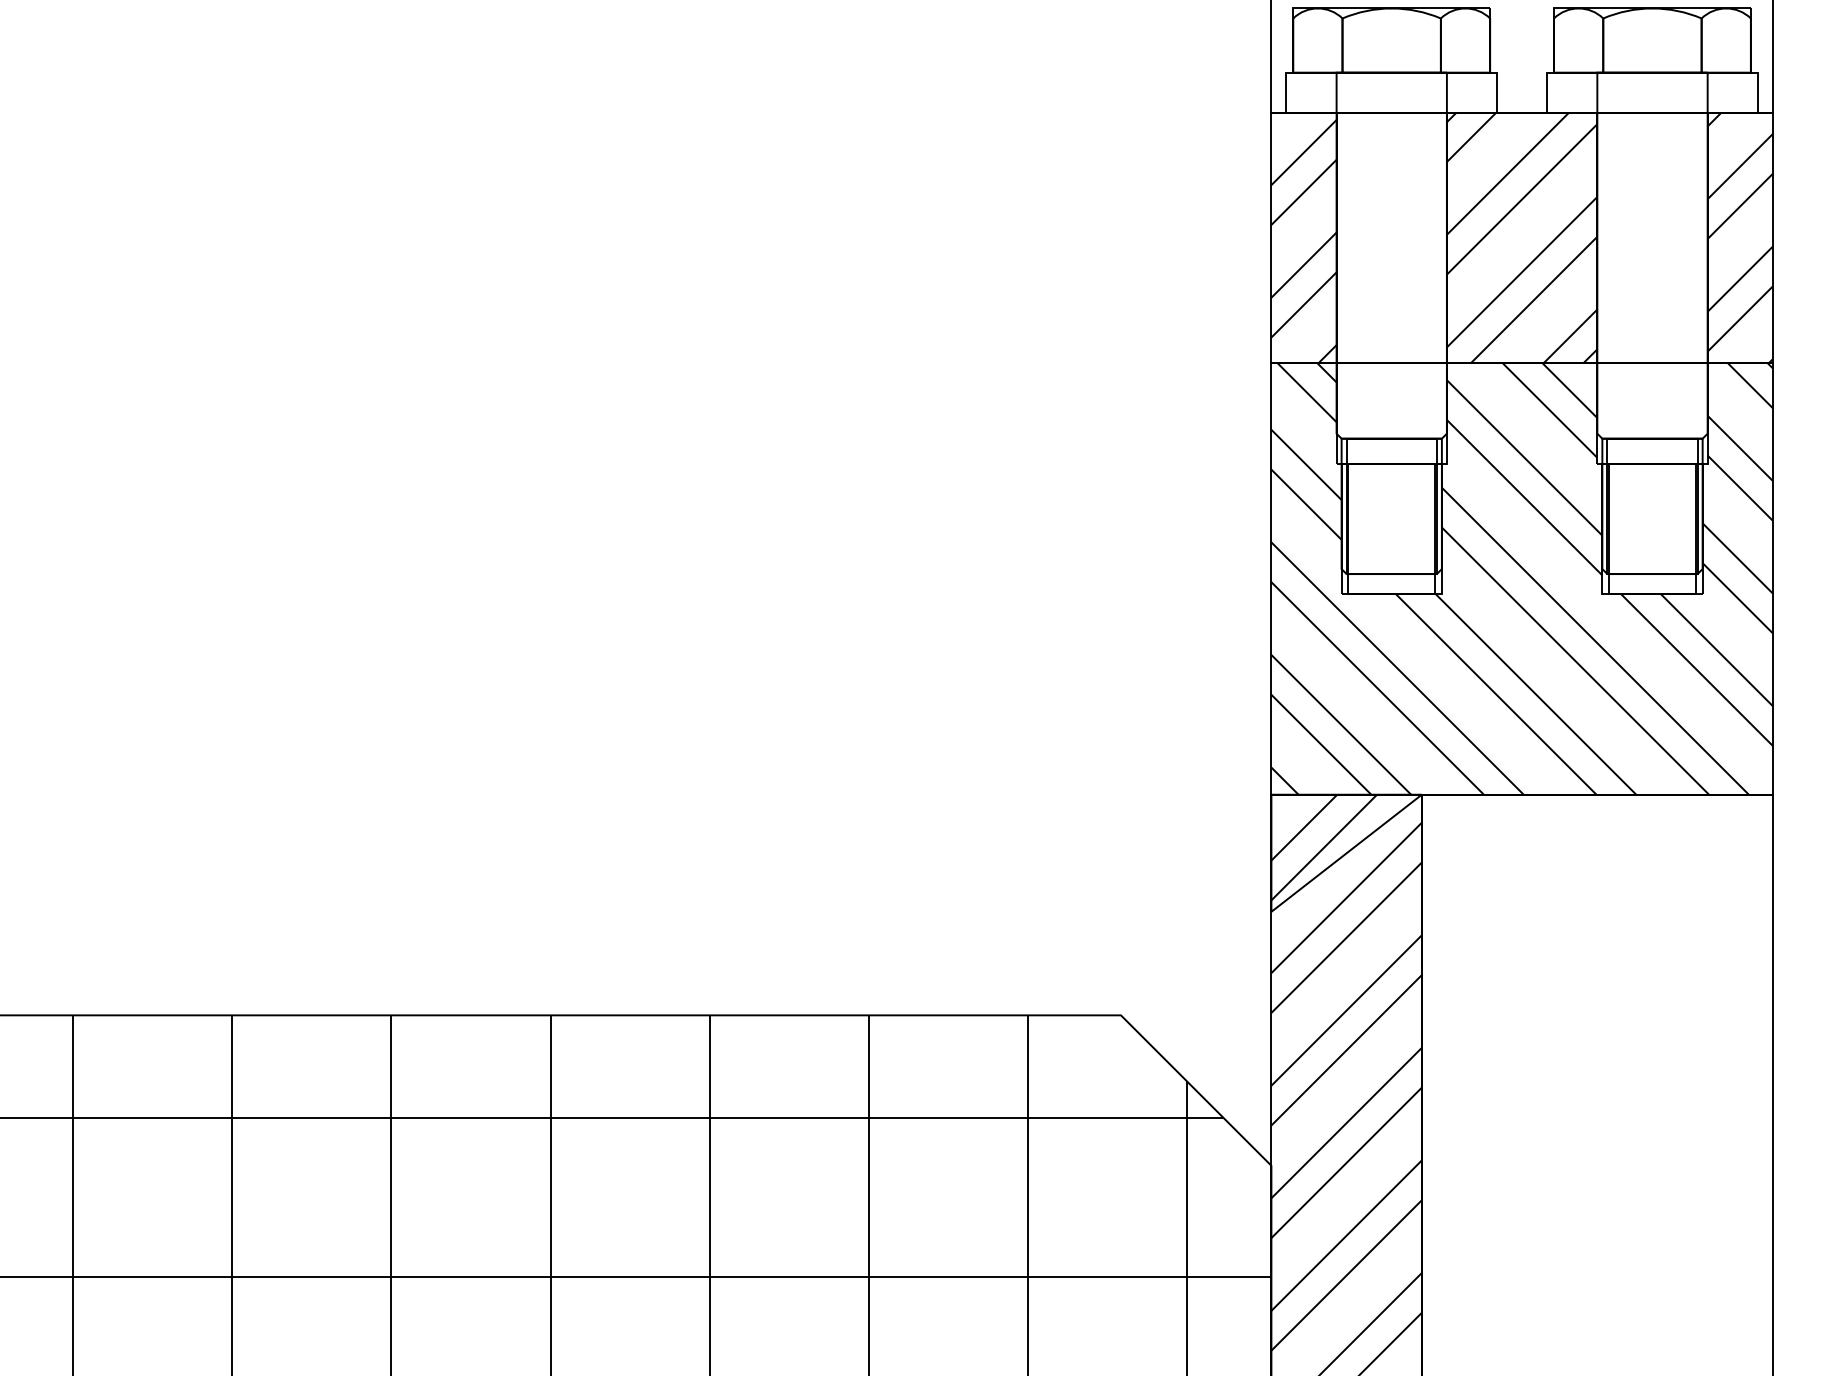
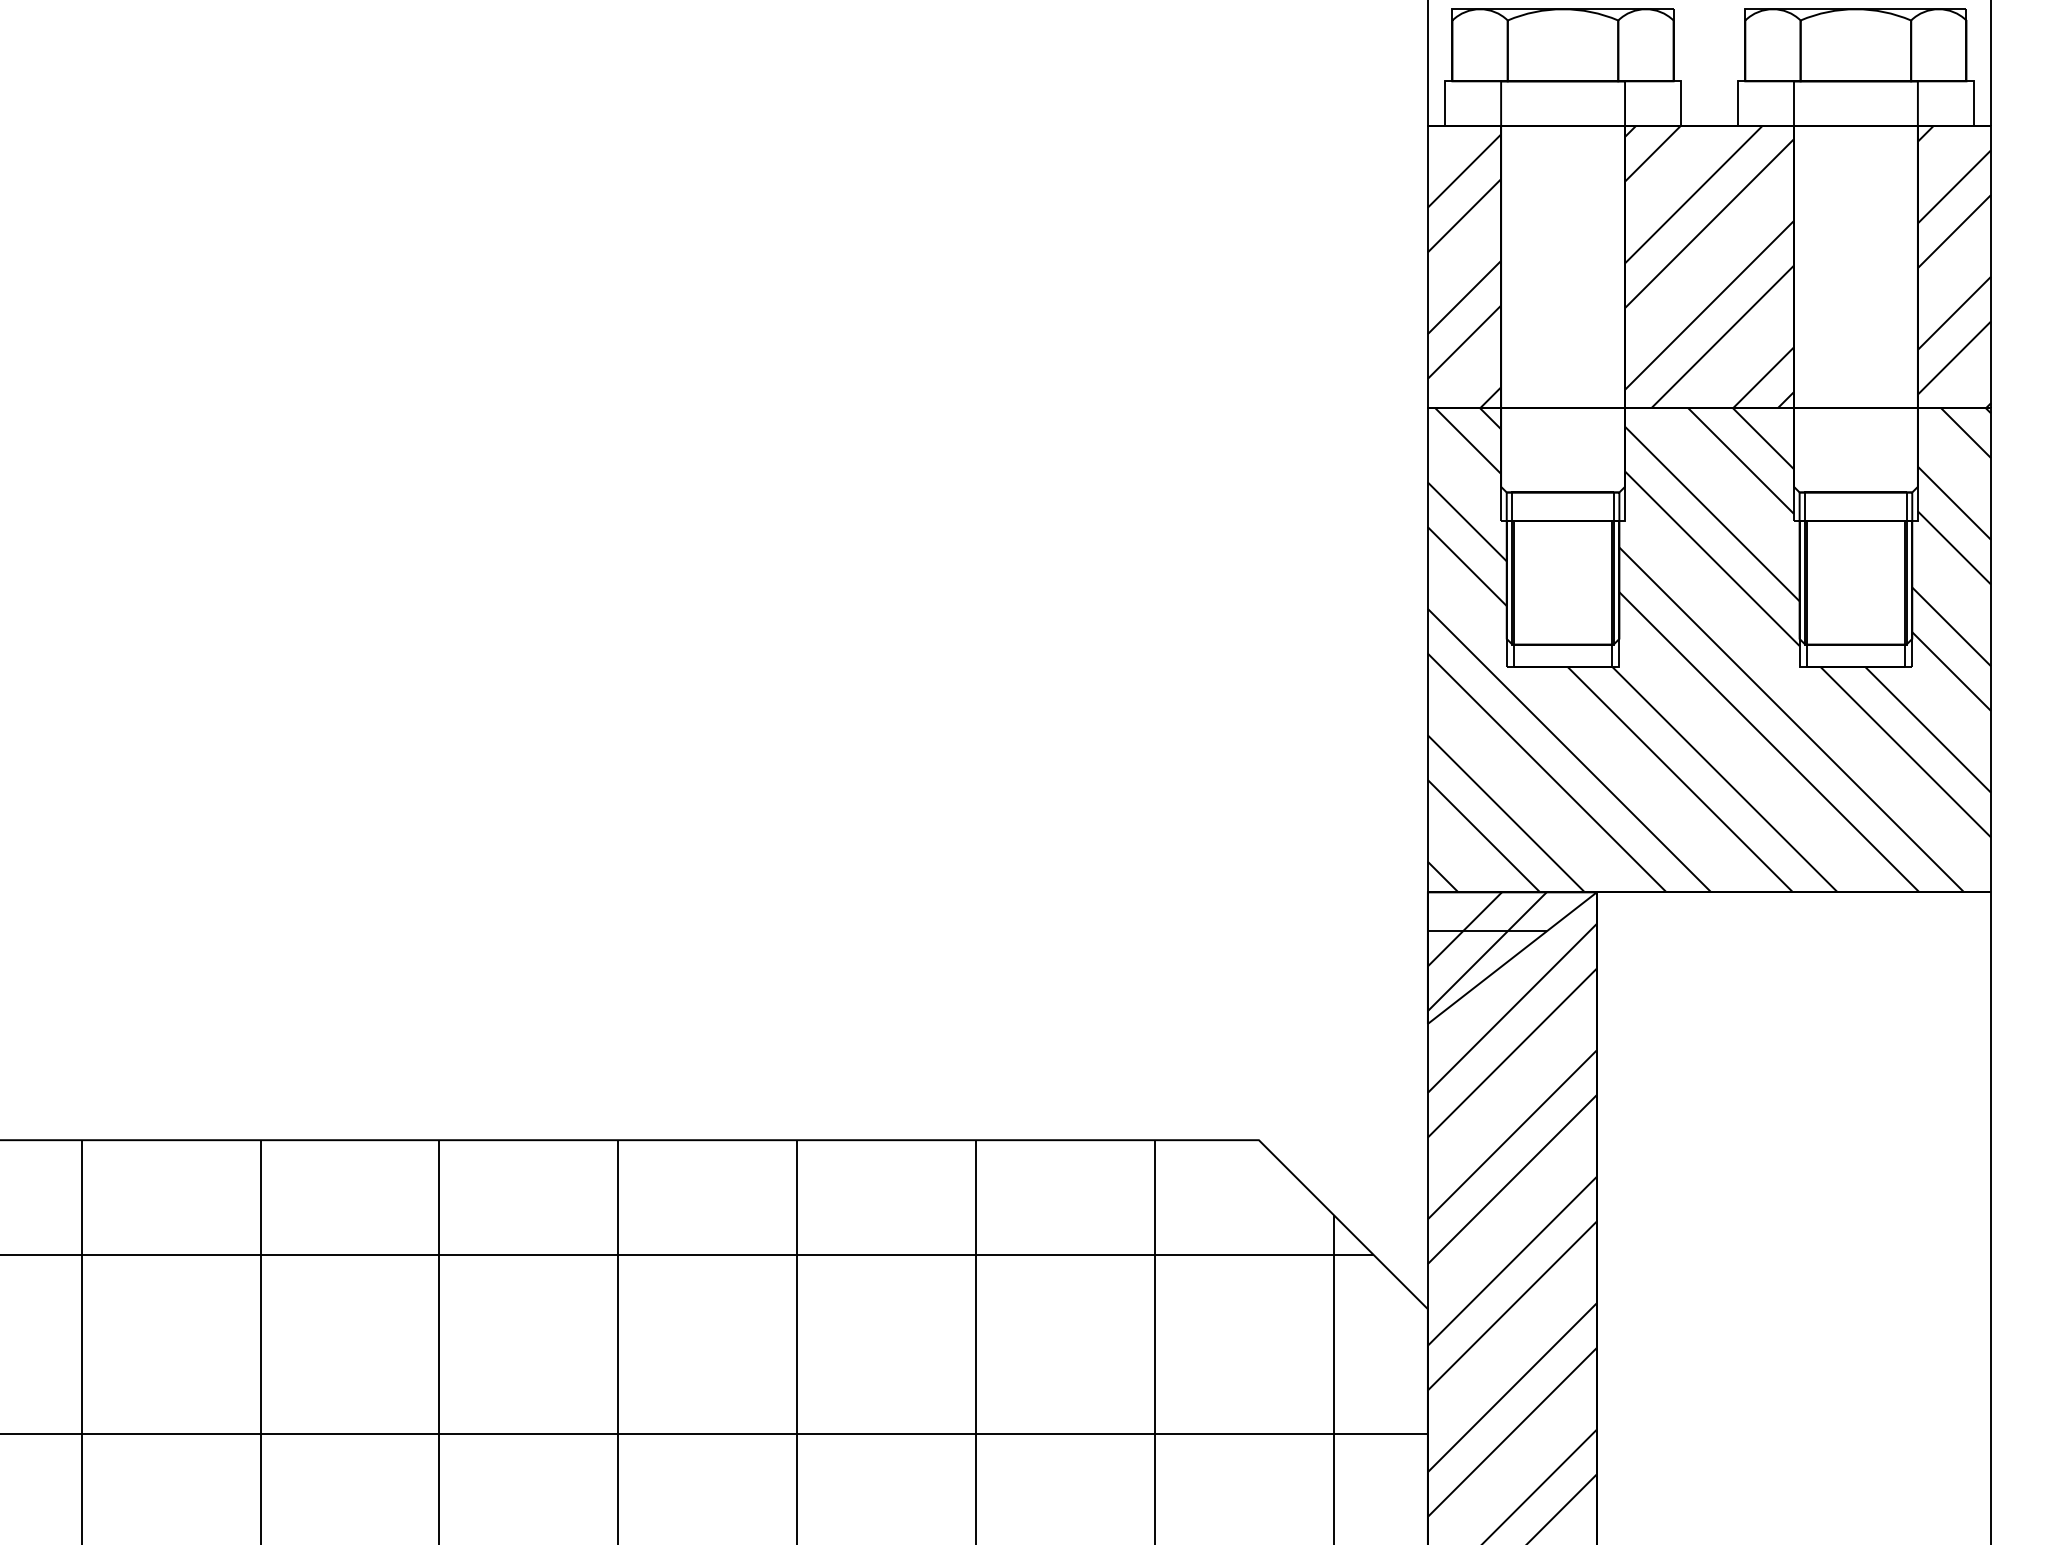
hatch: (1323, 829) -> (1486, 931), added

